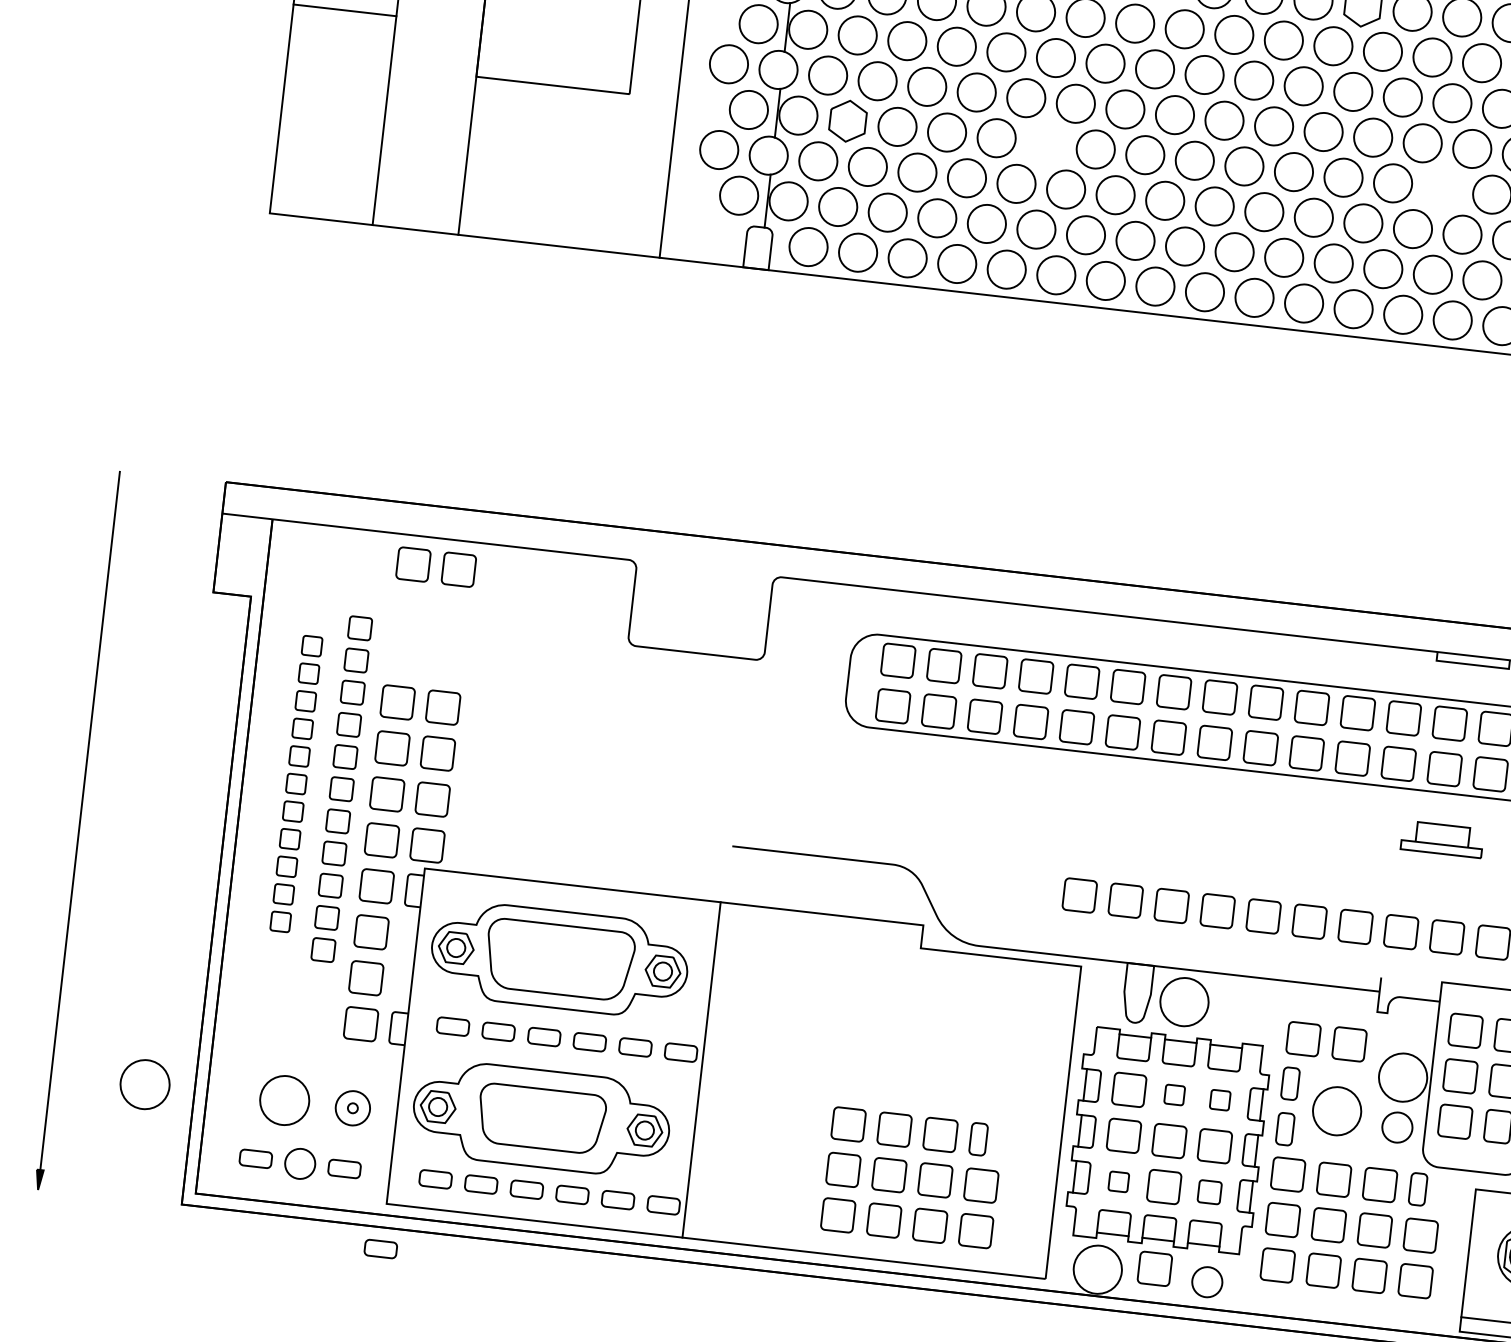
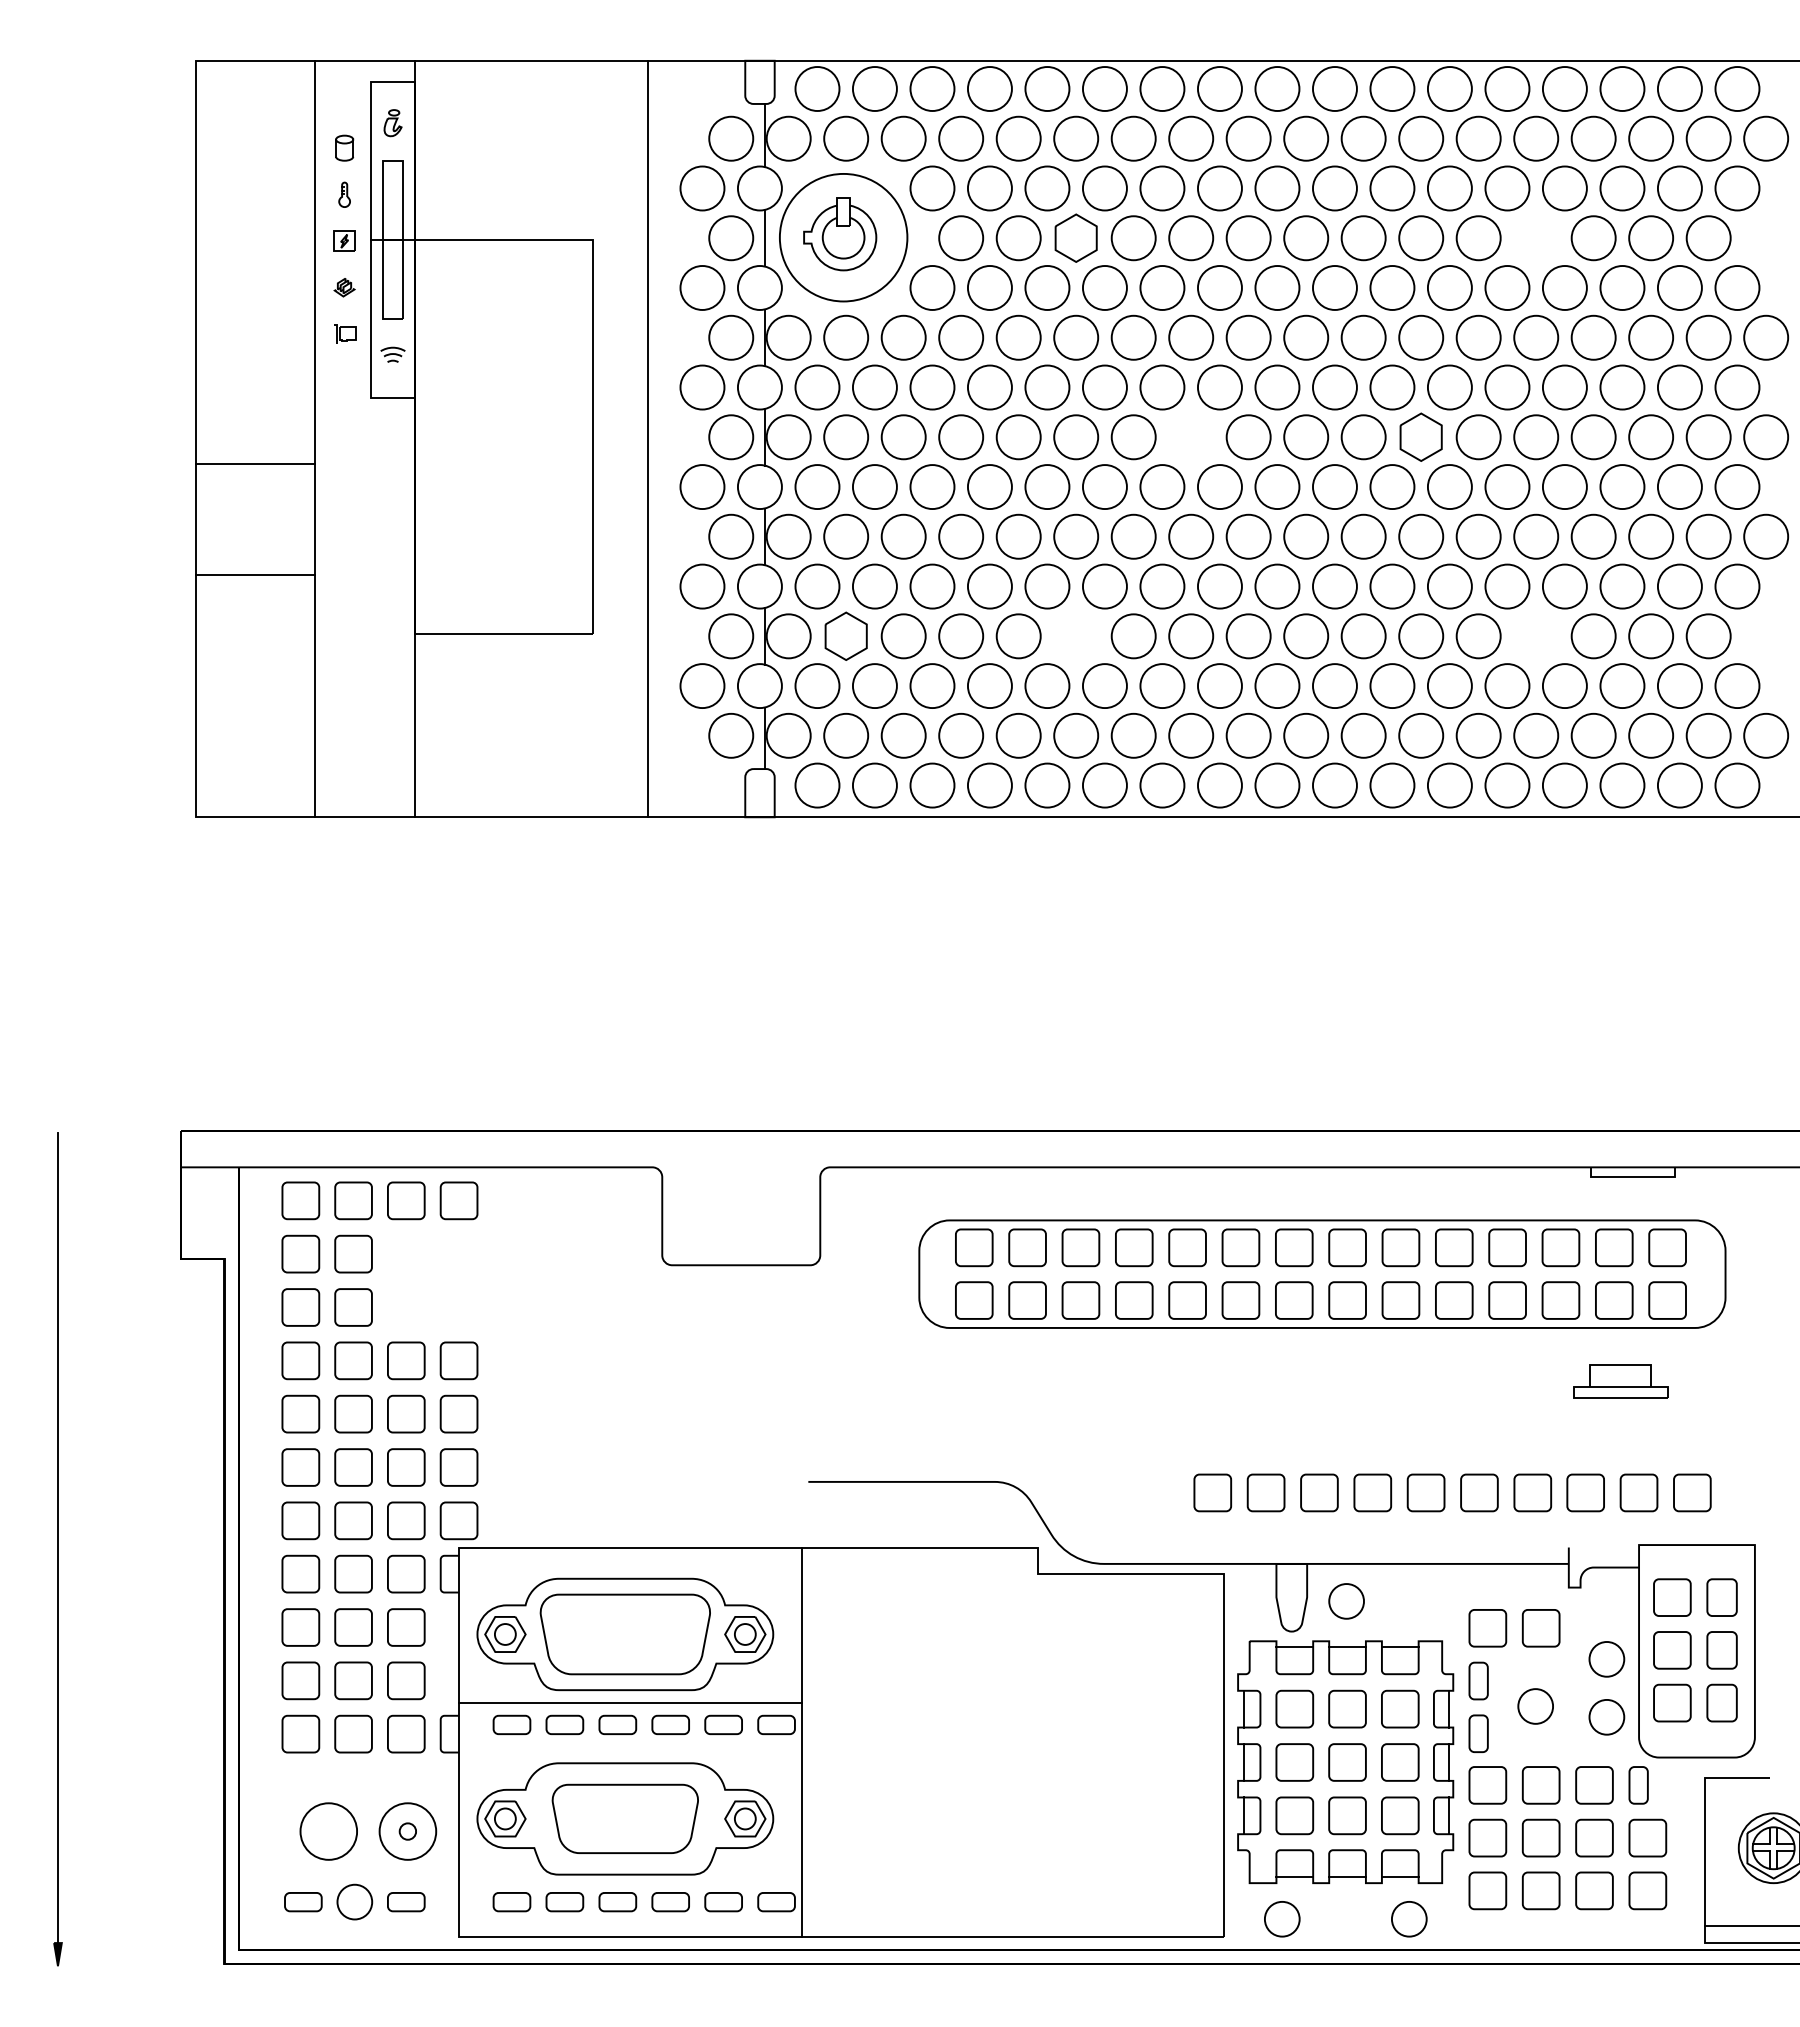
part: (296, 784) -> (300, 1467), size x1.67
part: (341, 789) -> (353, 1467), size x1.43
circle: (1184, 1002) -> (1346, 1601), size x0.62
line: (557, 1019) -> (630, 1703), added
circle: (1402, 1076) -> (1606, 1658), size x0.62
circle: (144, 1084) -> (166, 1831), removed
part: (1174, 1094) -> (1347, 1708), size x1.67
part: (1220, 1099) -> (1400, 1708), size x1.67
part: (352, 1108) -> (407, 1831), size x1.43
circle: (1336, 1111) -> (1535, 1706), size x0.62
part: (905, 1177) -> (1050, 1838), removed
part: (1118, 1181) -> (1294, 1815), size x1.67
part: (1209, 1191) -> (1400, 1815), size x1.43
part: (380, 1249) -> (458, 1989), removed
part: (1154, 1268) -> (1347, 1910), removed
circle: (1097, 1269) -> (1281, 1918), size x0.62

